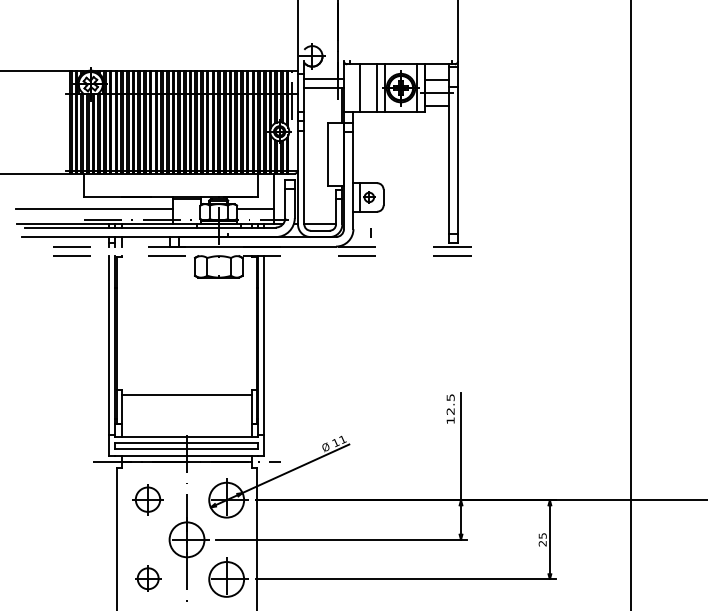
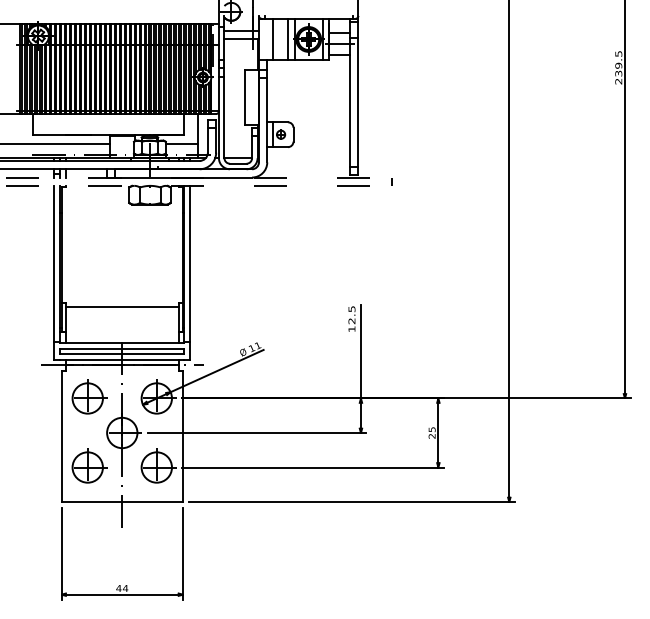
line: (369, 232) -> (391, 181), moved
part: (149, 497) -> (89, 396), size x1.43
part: (149, 577) -> (89, 465), size x1.67

